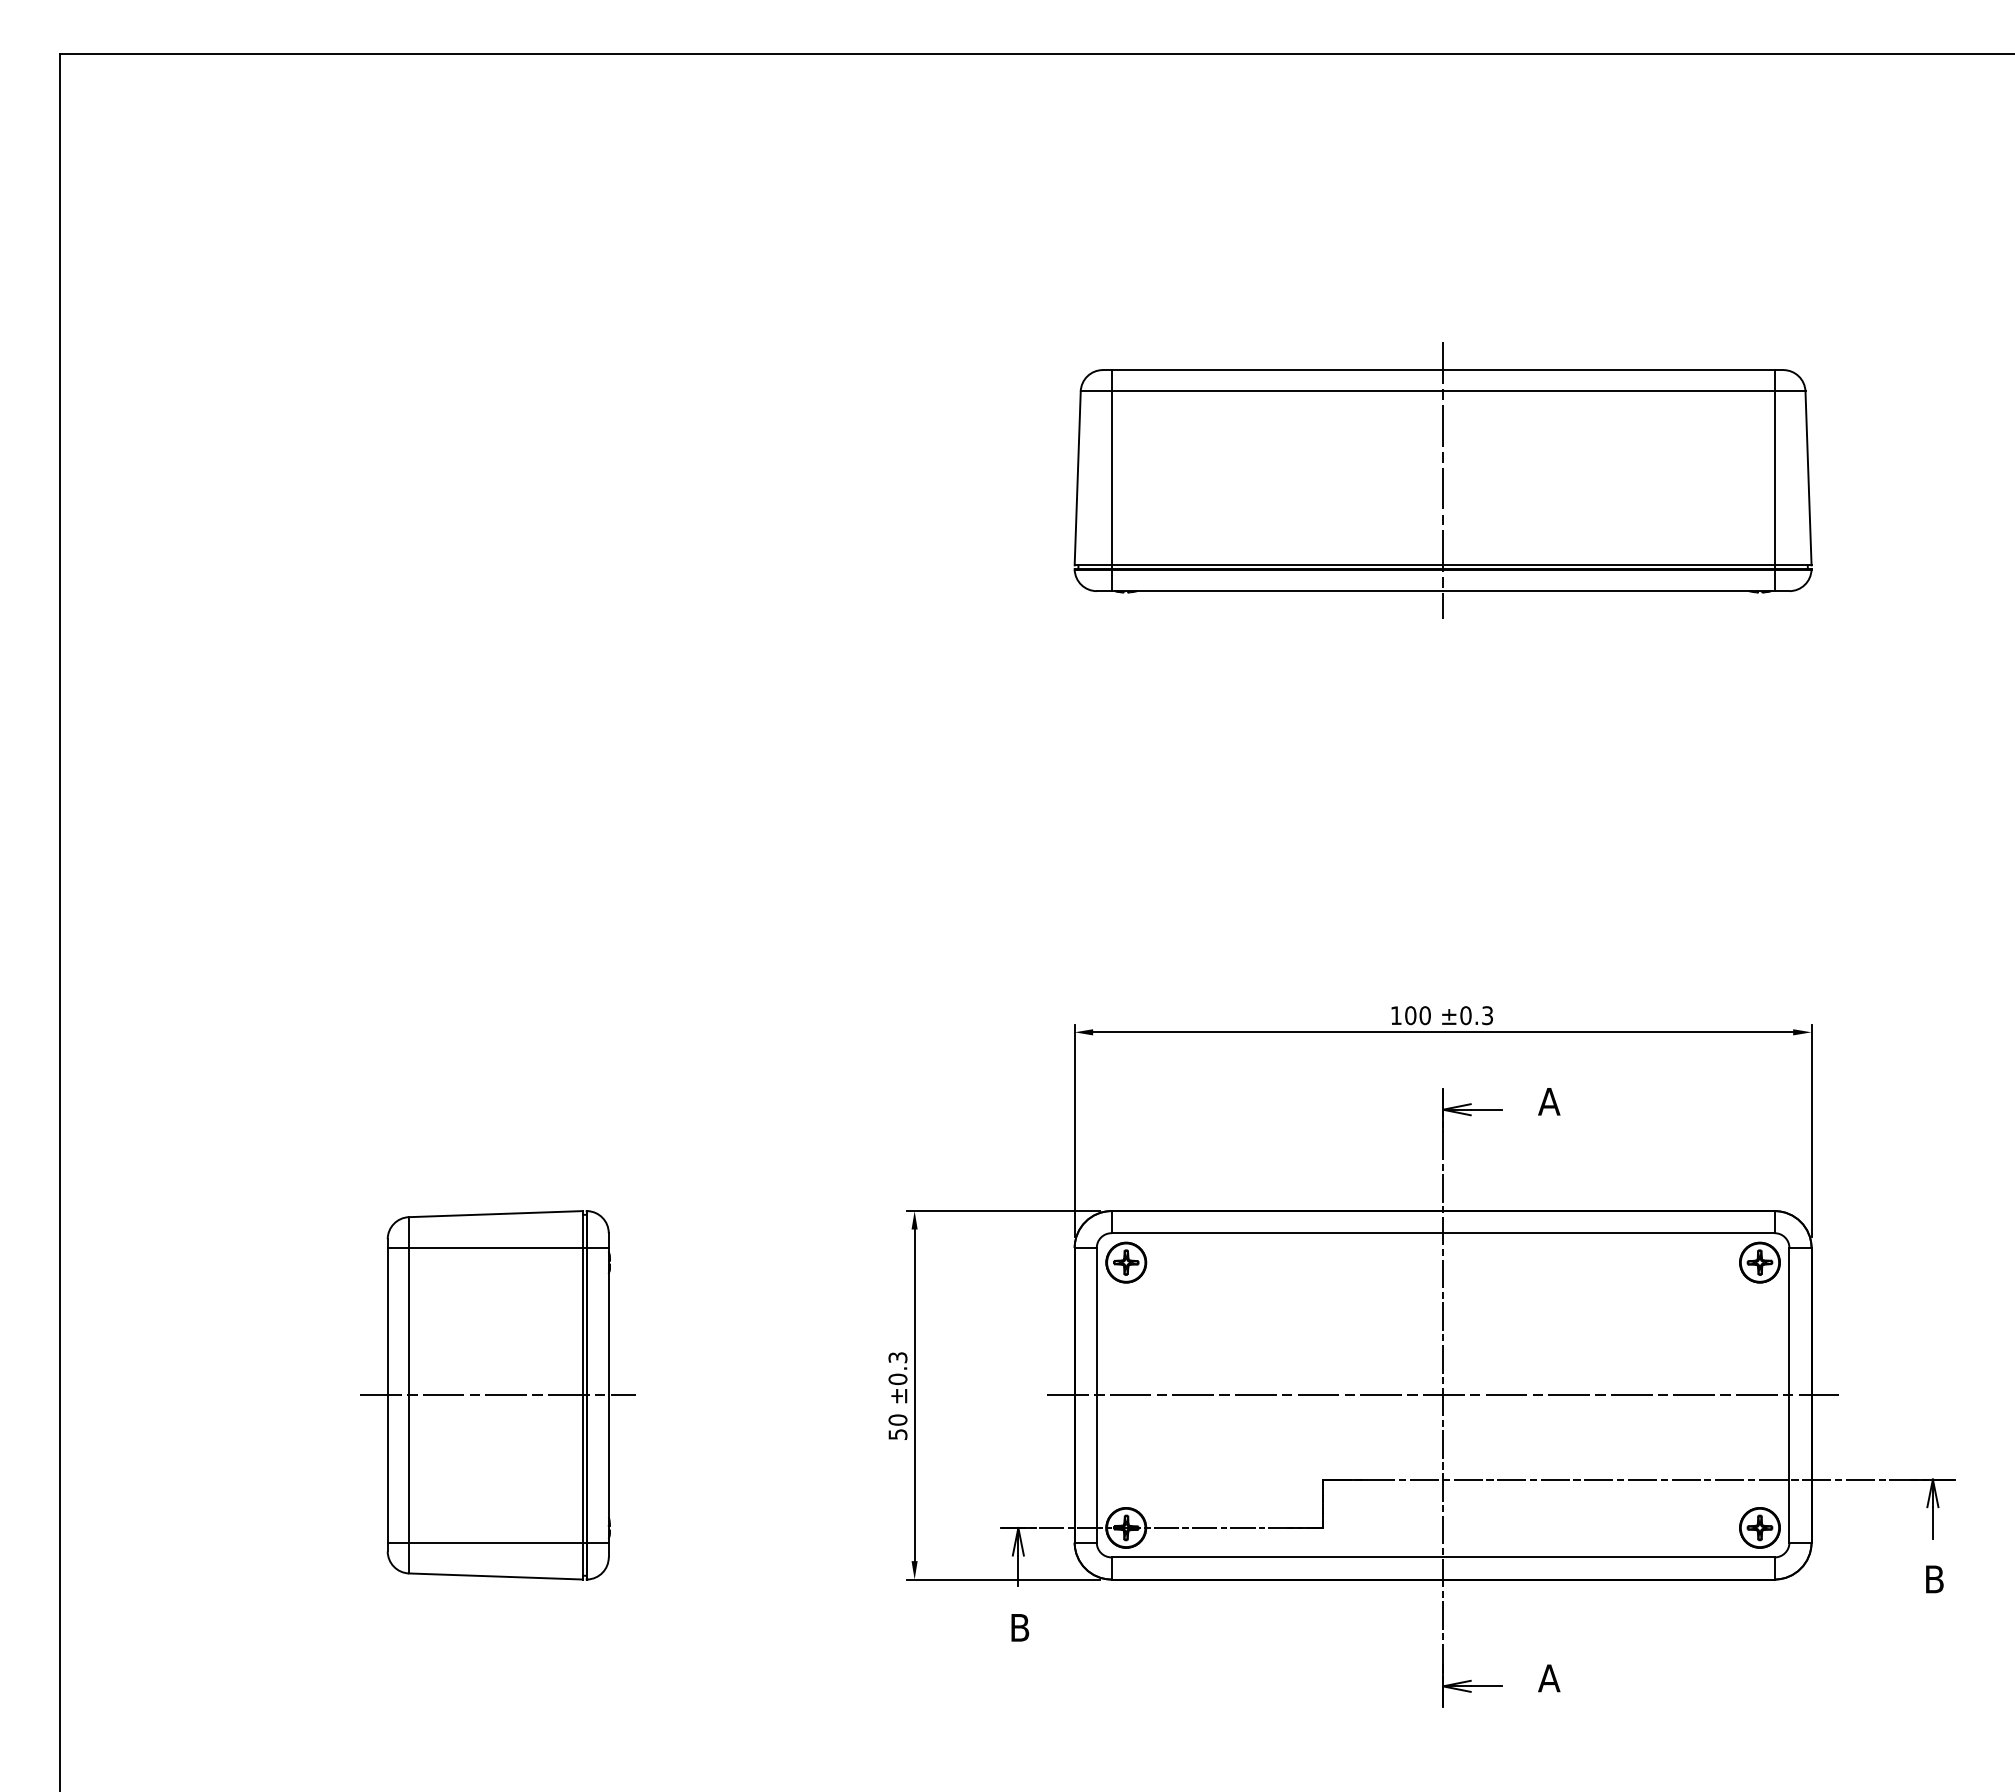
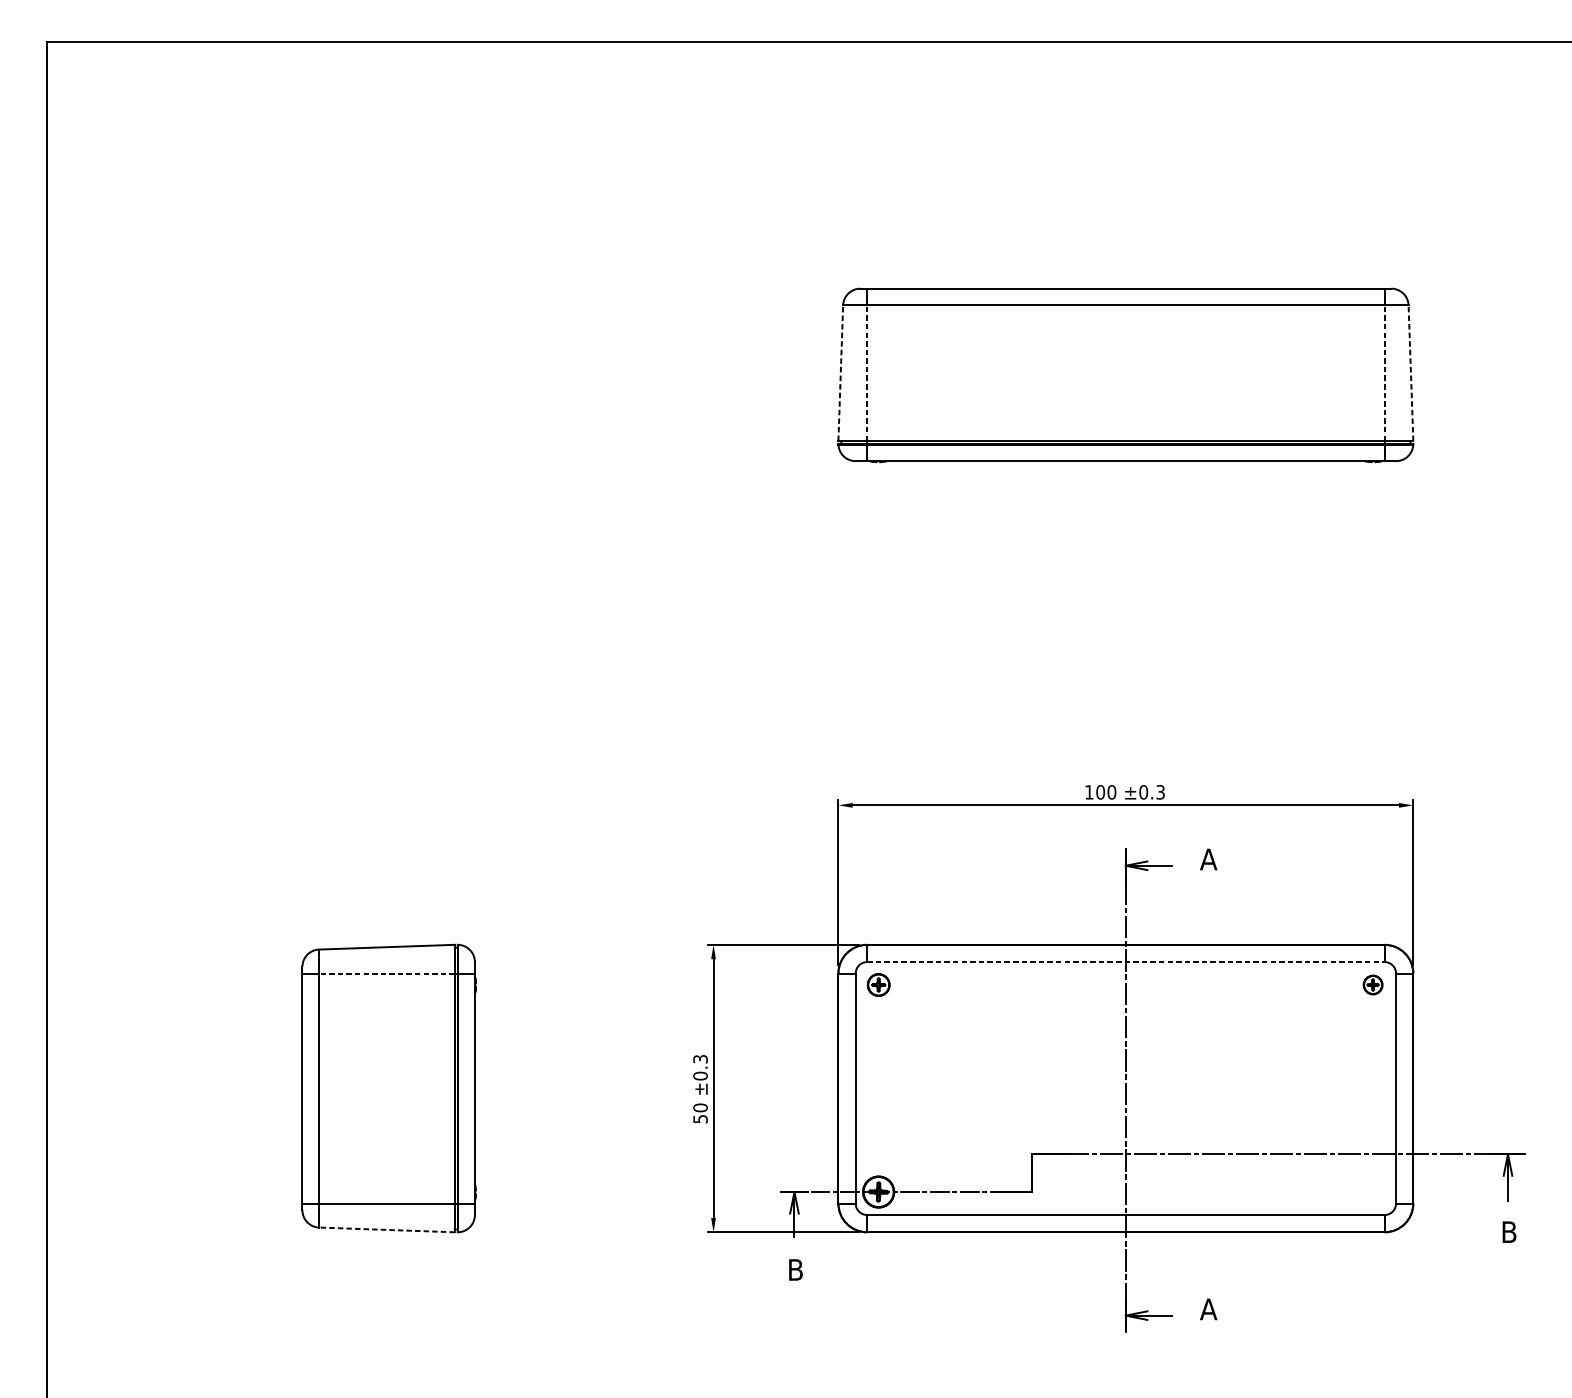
line: (1077, 477) -> (840, 372), solid -> dashed
line: (1808, 477) -> (1410, 372), solid -> dashed
line: (1111, 478) -> (867, 373), solid -> dashed
line: (1774, 478) -> (1384, 373), solid -> dashed
line: (1443, 480) -> (1126, 374), removed
line: (1443, 1233) -> (1126, 962), solid -> dashed
line: (496, 1247) -> (387, 973), solid -> dashed
part: (1126, 1262) -> (878, 984), size x0.7
part: (1759, 1262) -> (1372, 984), size x0.6
line: (498, 1395) -> (388, 1088), removed
line: (1443, 1395) -> (1126, 1088), removed
part: (1759, 1527) -> (1372, 1191), removed
line: (495, 1576) -> (386, 1229), solid -> dashed

